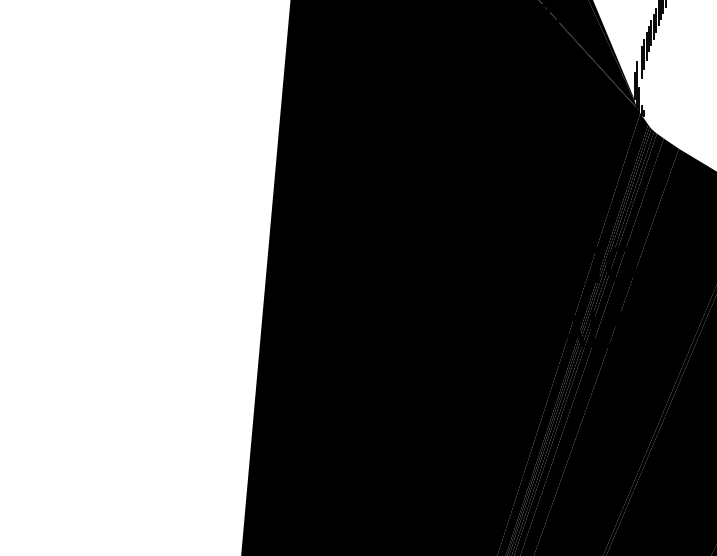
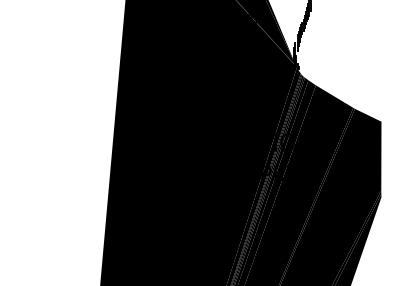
text: (594, 327) -> (274, 173), ESMERALDA -> MUNICIPIO

